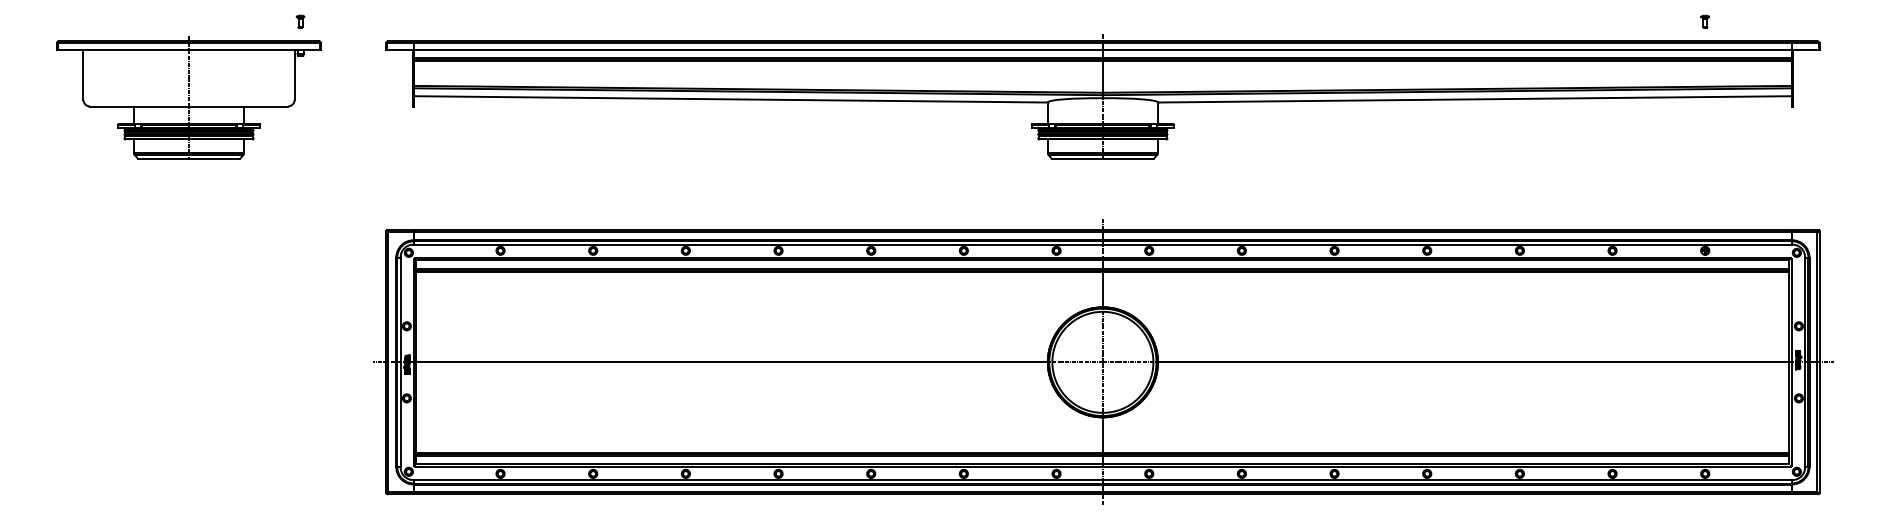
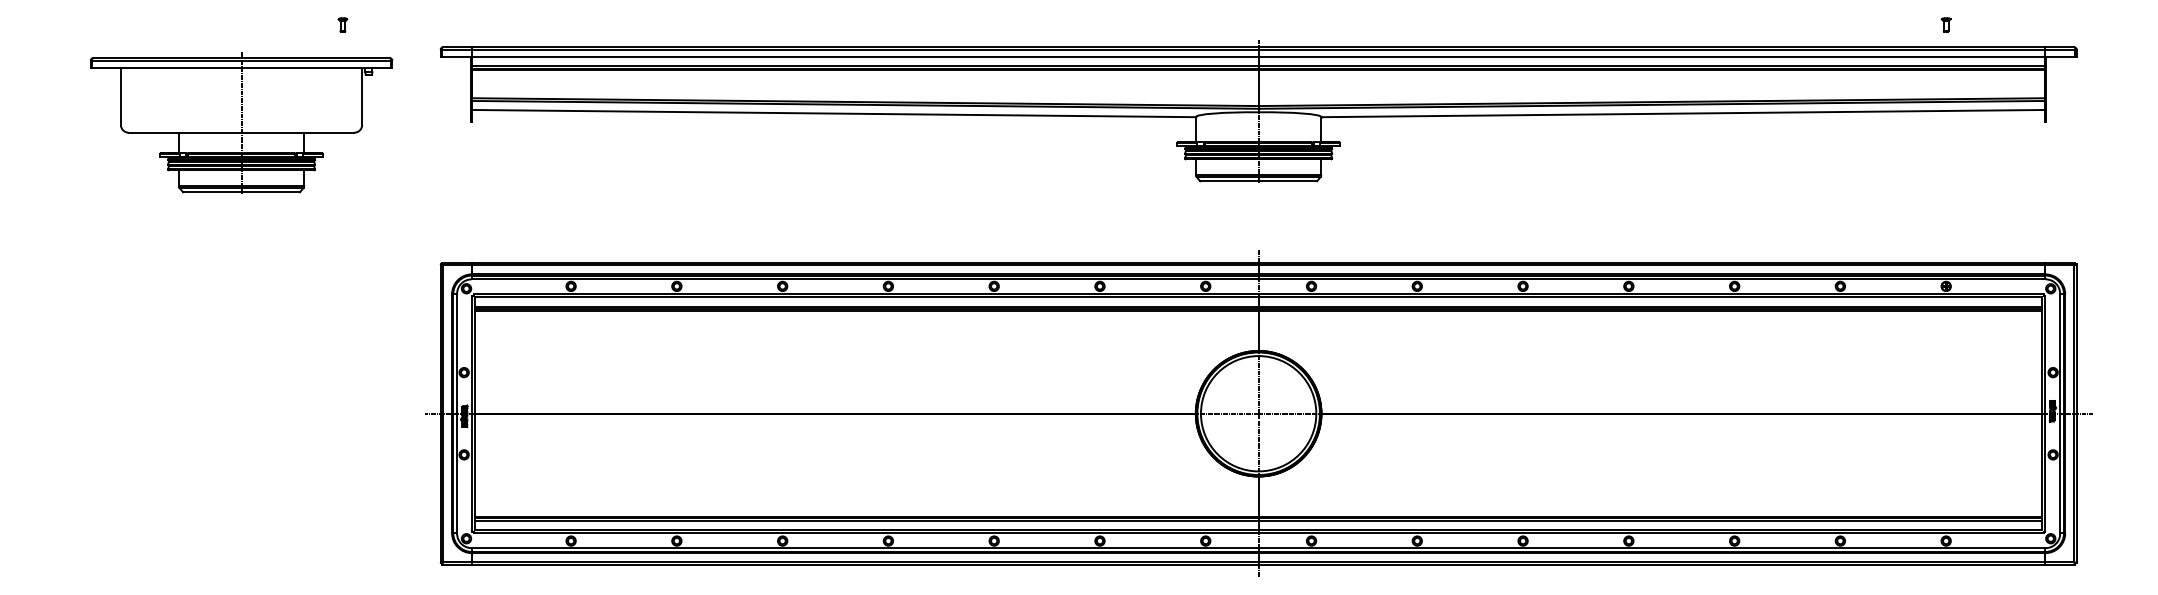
part: (188, 97) -> (241, 122), moved

